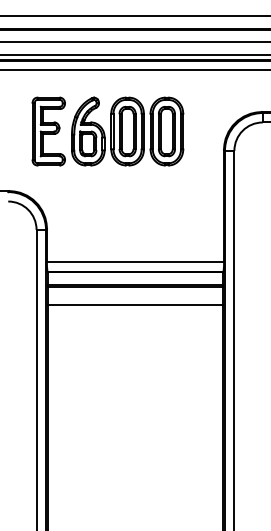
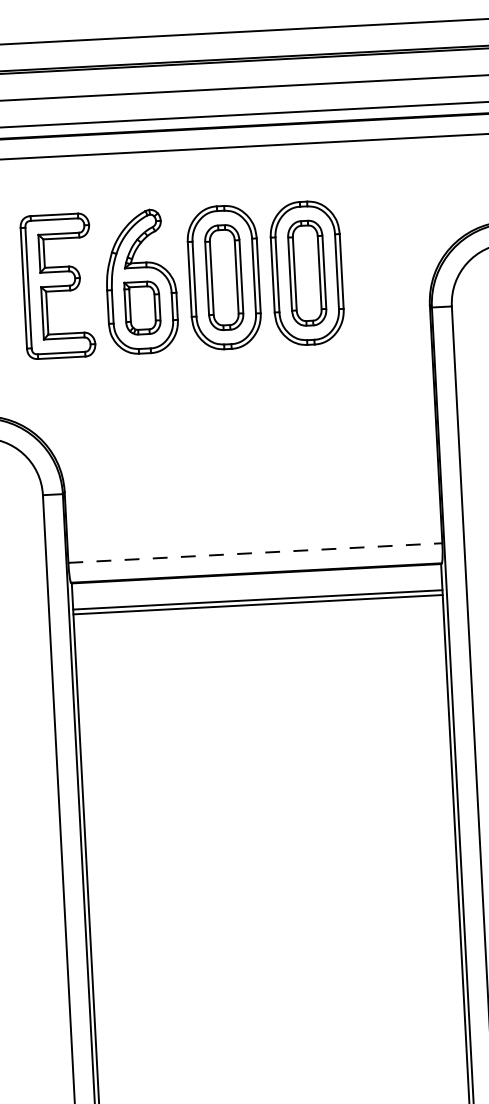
line: (135, 262) -> (255, 553), solid -> dashed
line: (135, 304) -> (260, 641), removed

